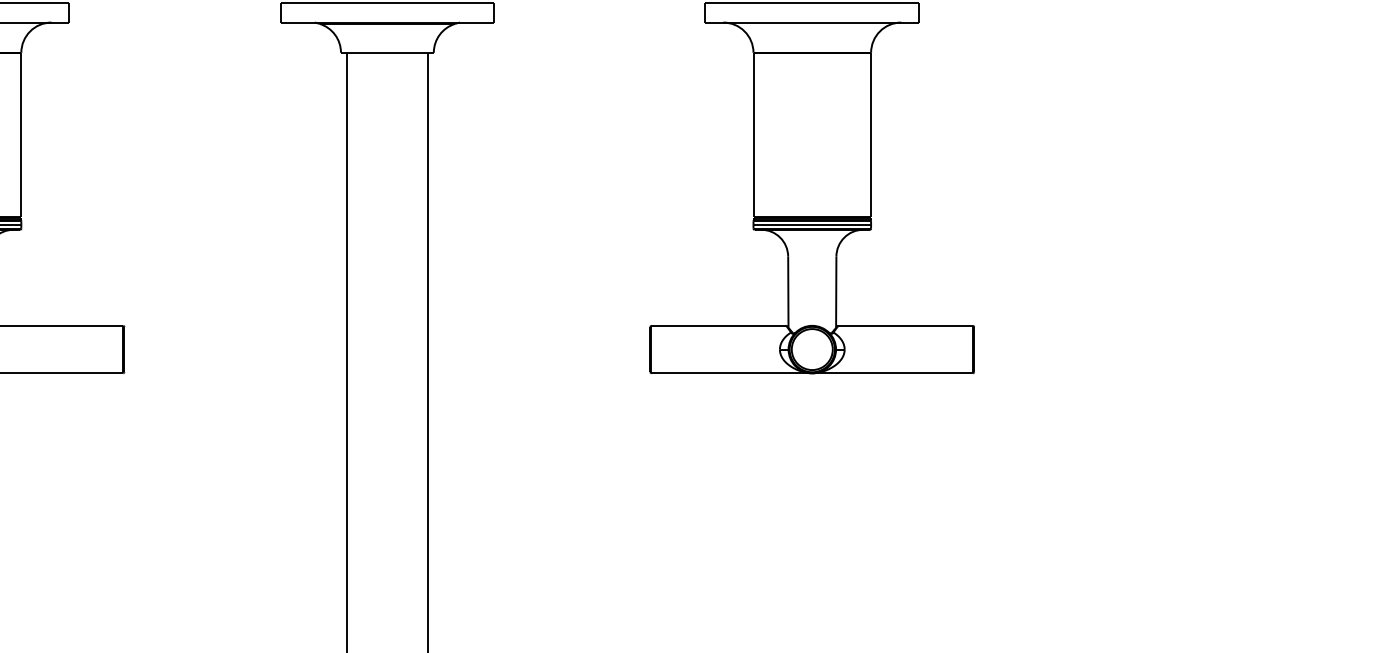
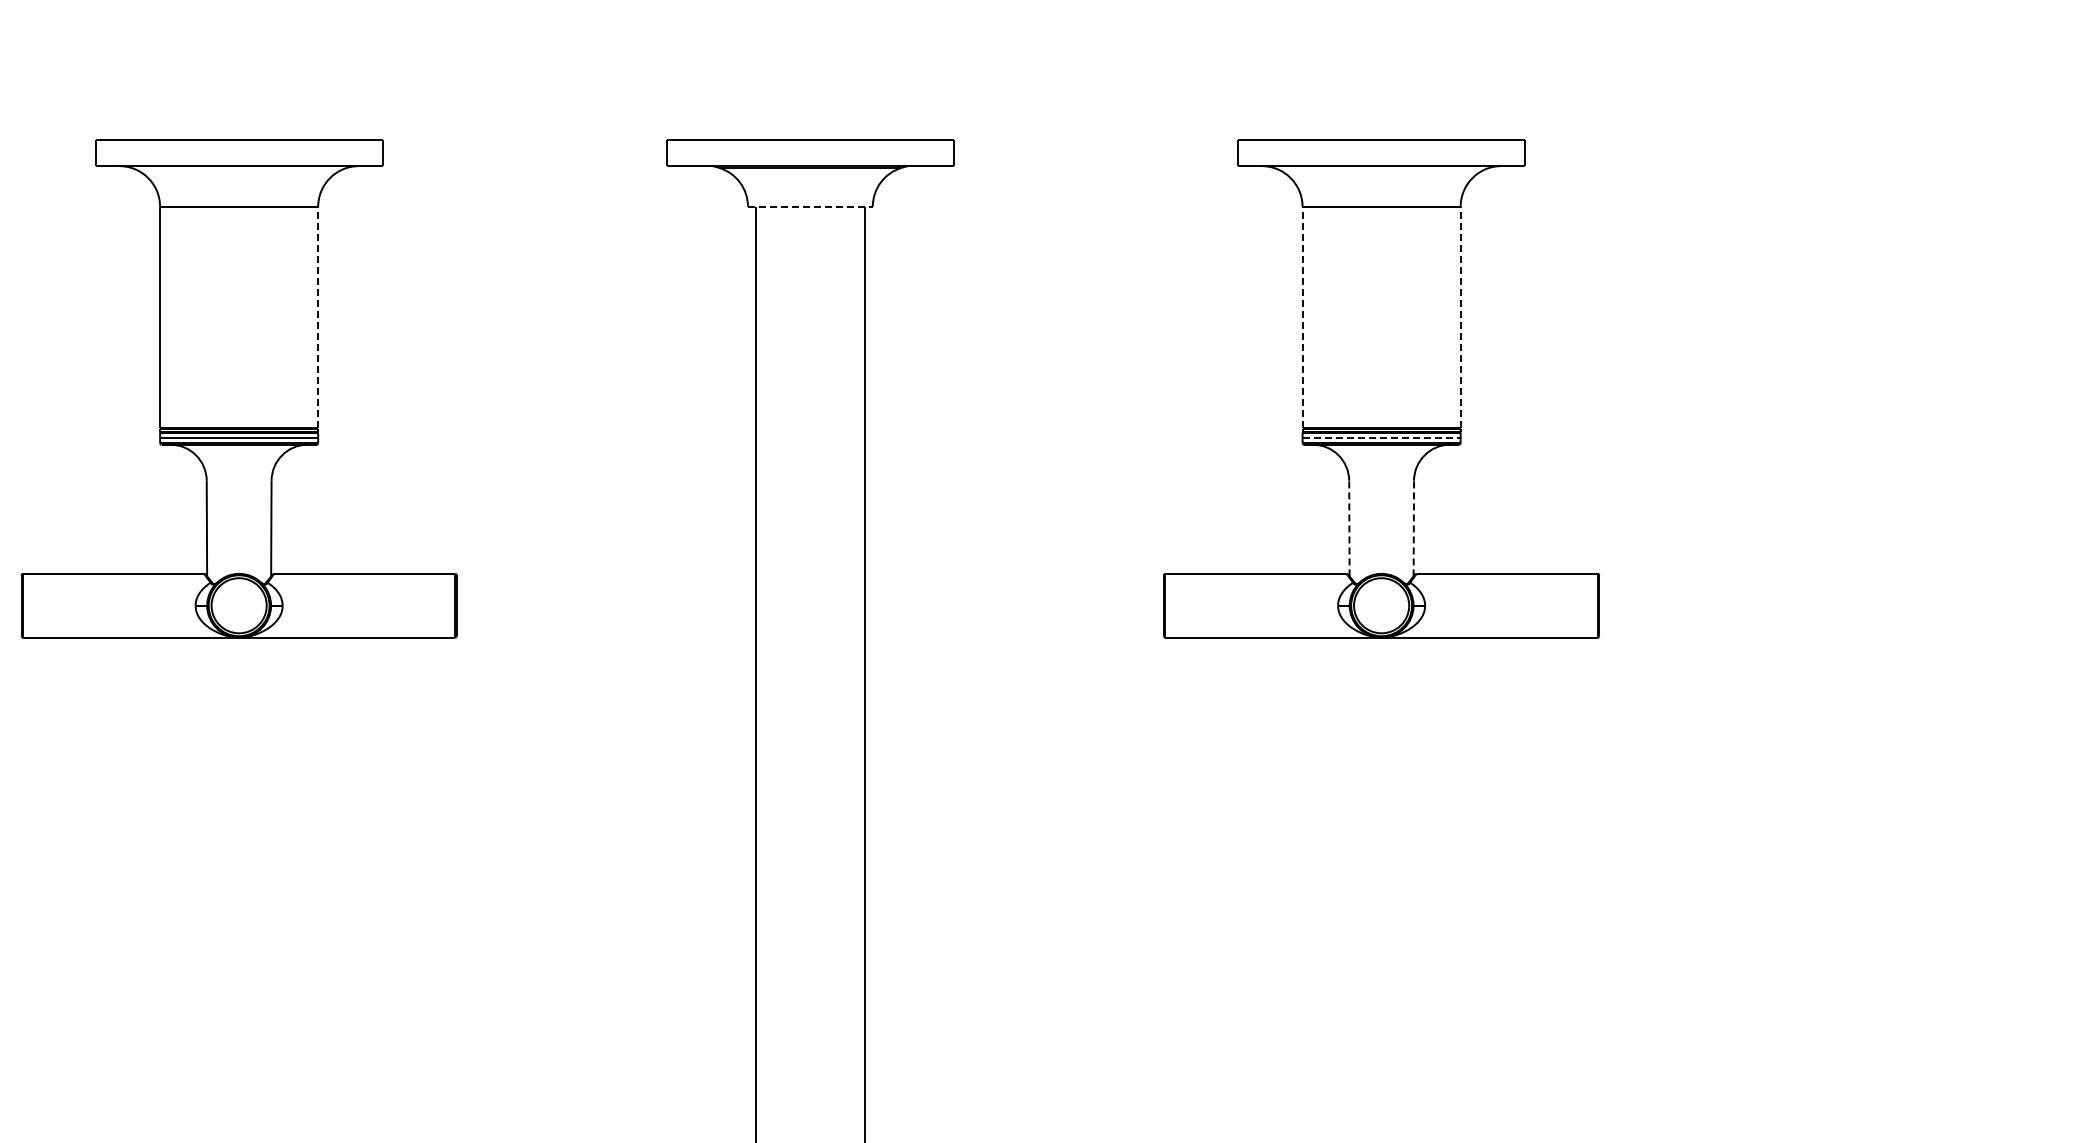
line: (387, 52) -> (810, 206), solid -> dashed
line: (21, 134) -> (318, 316), solid -> dashed
line: (753, 134) -> (1302, 316), solid -> dashed
line: (870, 134) -> (1460, 316), solid -> dashed
line: (812, 225) -> (1382, 438), solid -> dashed
line: (788, 292) -> (1349, 528), solid -> dashed
line: (836, 292) -> (1413, 528), solid -> dashed

